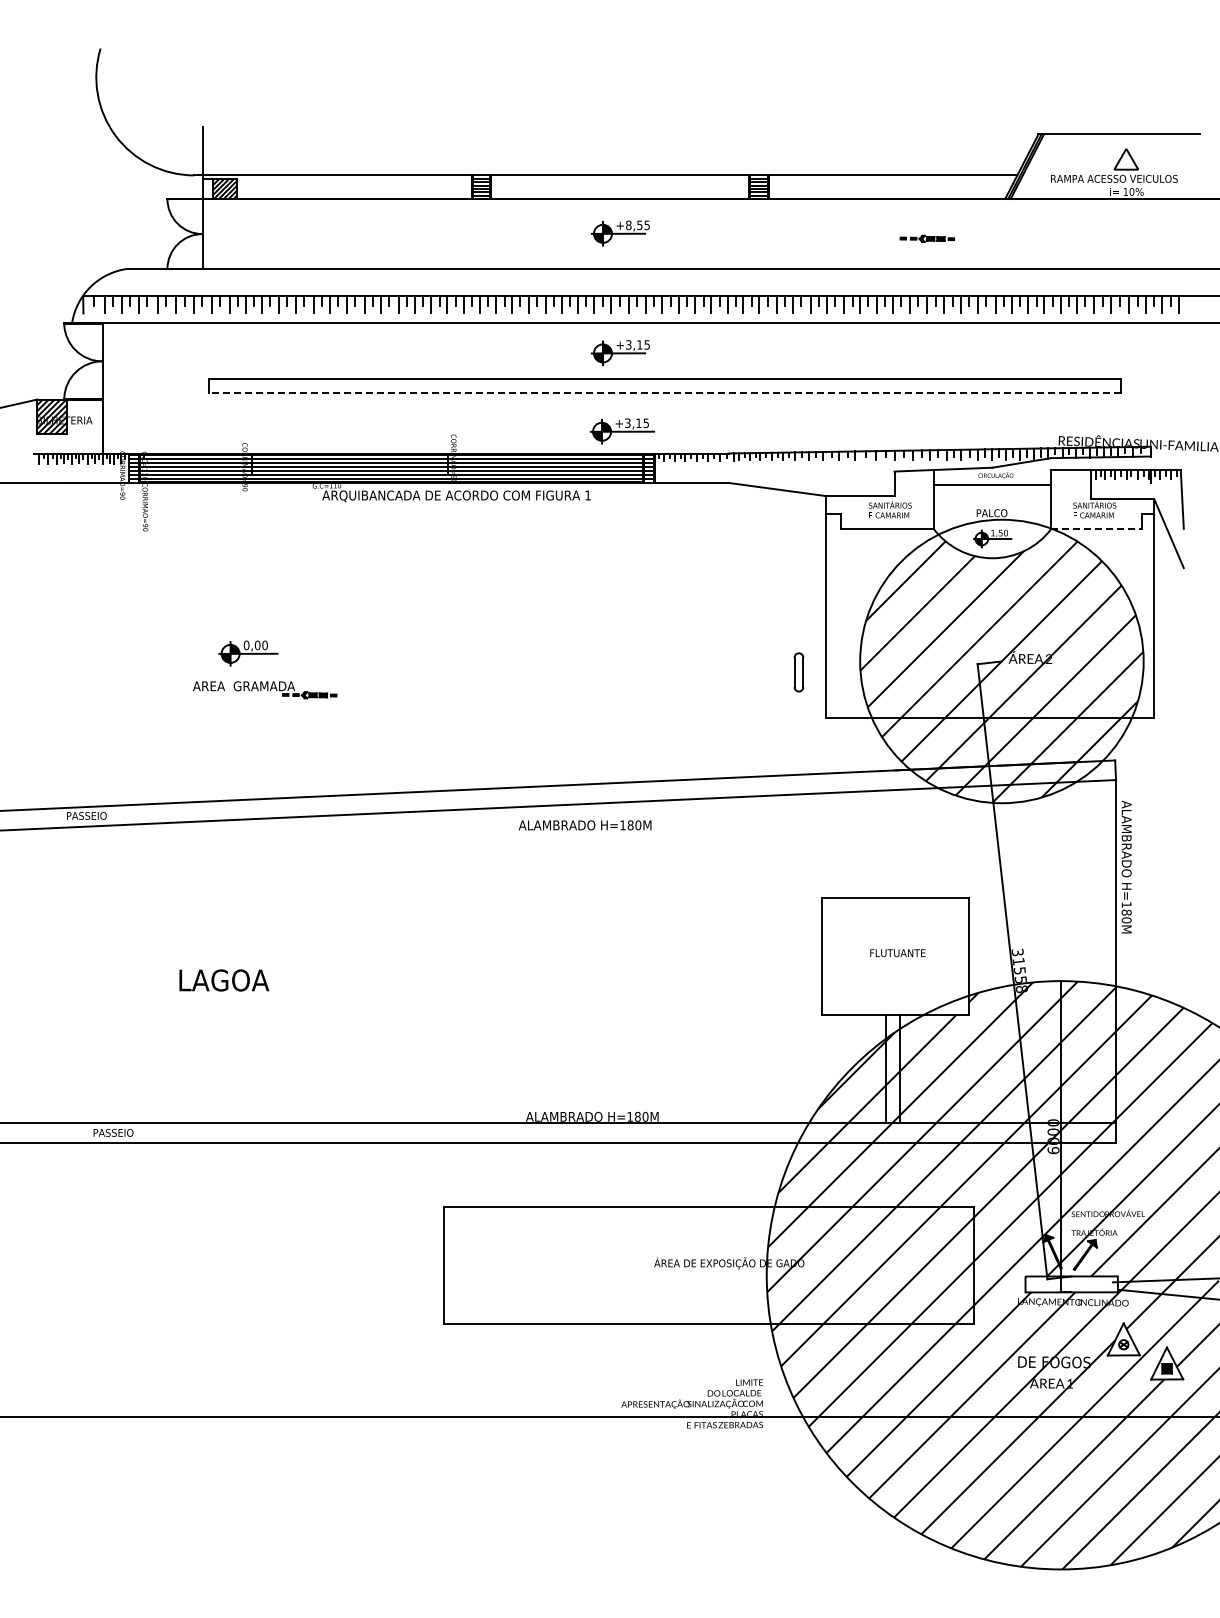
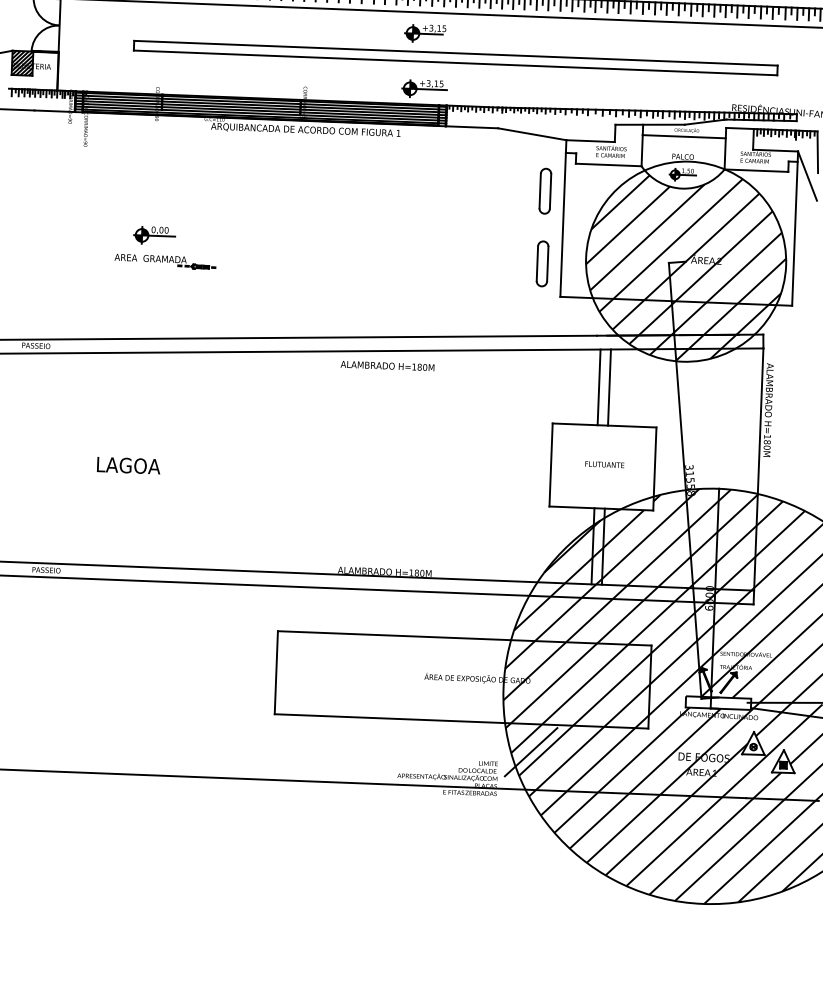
line: (664, 392) -> (455, 62), dashed -> solid
line: (1096, 528) -> (756, 170), dashed -> solid
part: (798, 569) -> (545, 191), added
part: (798, 672) -> (542, 263), size x1.67
line: (885, 843) -> (599, 386), added
line: (900, 843) -> (609, 387), added
line: (809, 1363) -> (531, 751), added

